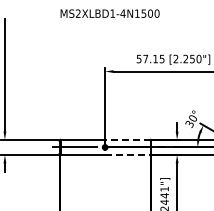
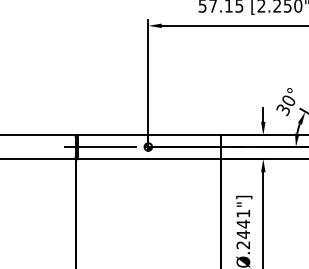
line: (127, 139) -> (184, 134), dashed -> solid
line: (127, 155) -> (184, 159), dashed -> solid

